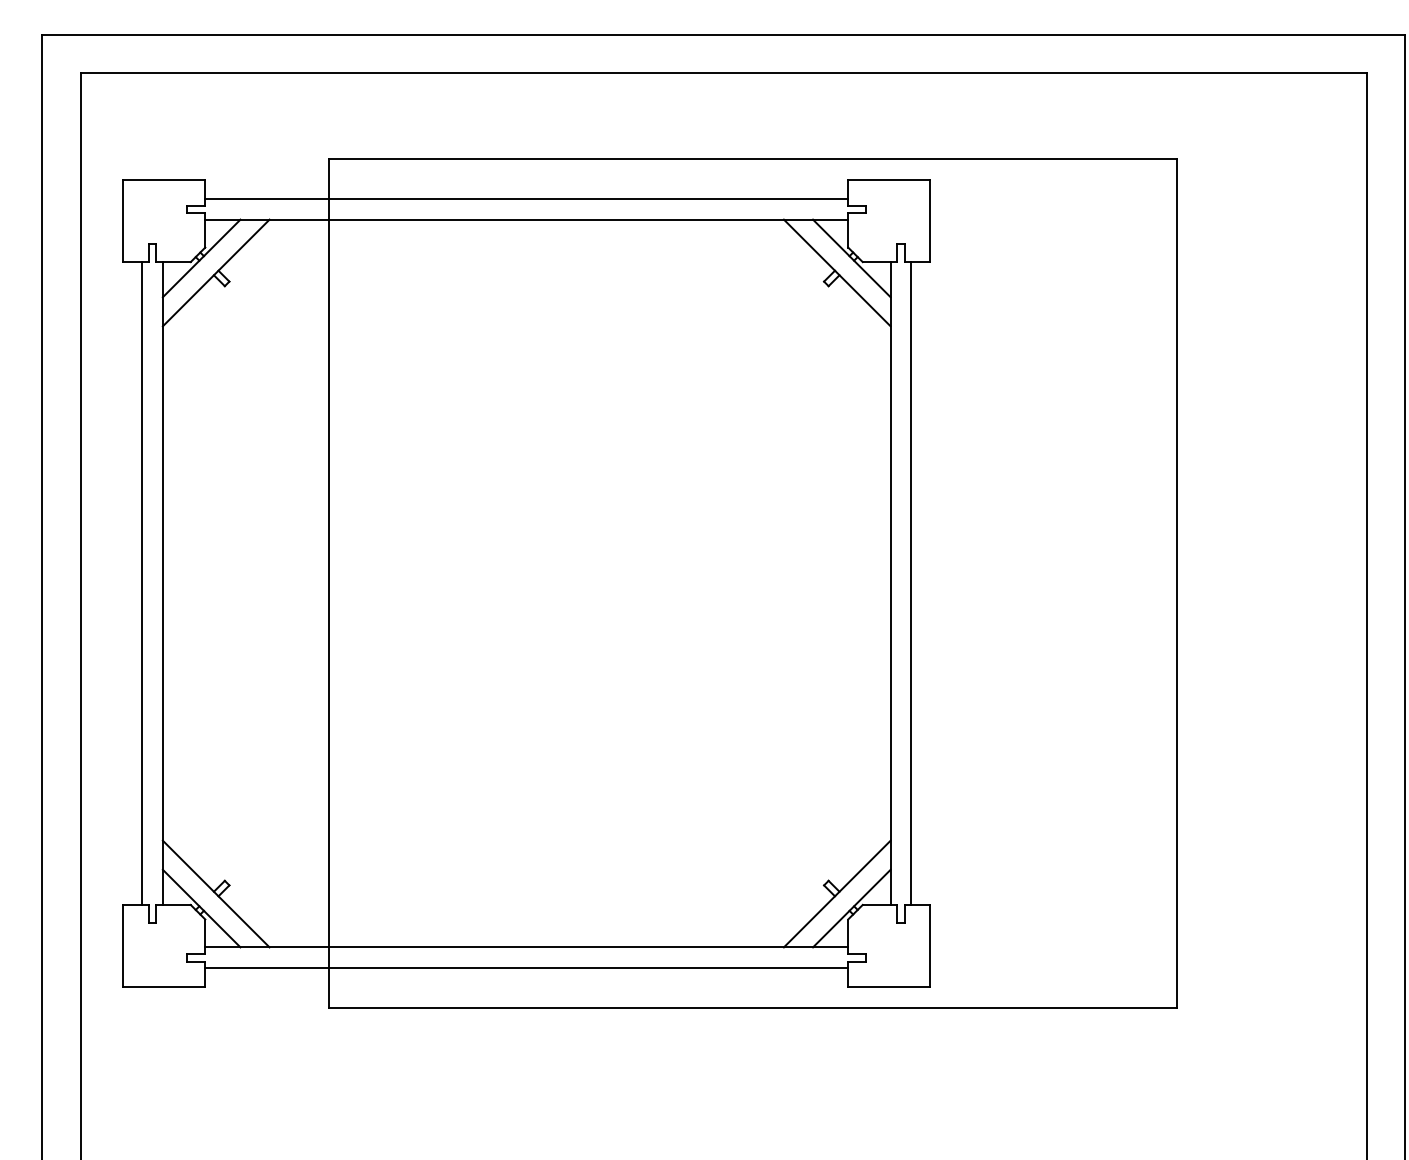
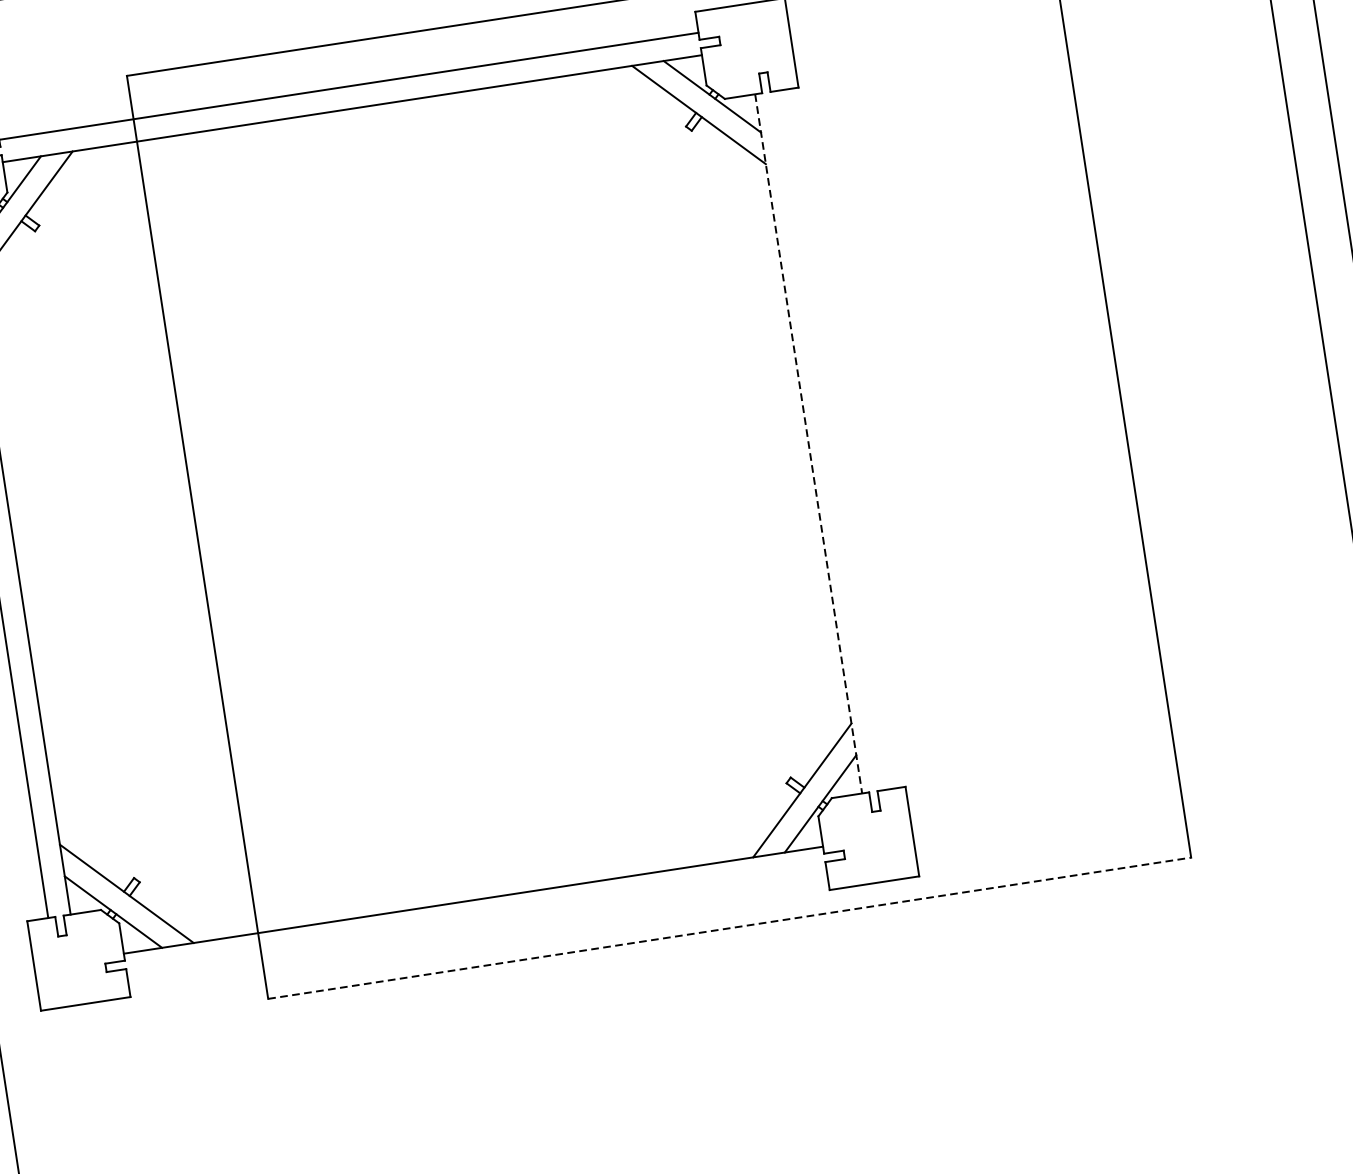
line: (911, 583) -> (831, 440), removed
line: (890, 584) -> (808, 444), solid -> dashed
line: (526, 967) -> (476, 922), removed
line: (753, 1007) -> (730, 927), solid -> dashed

